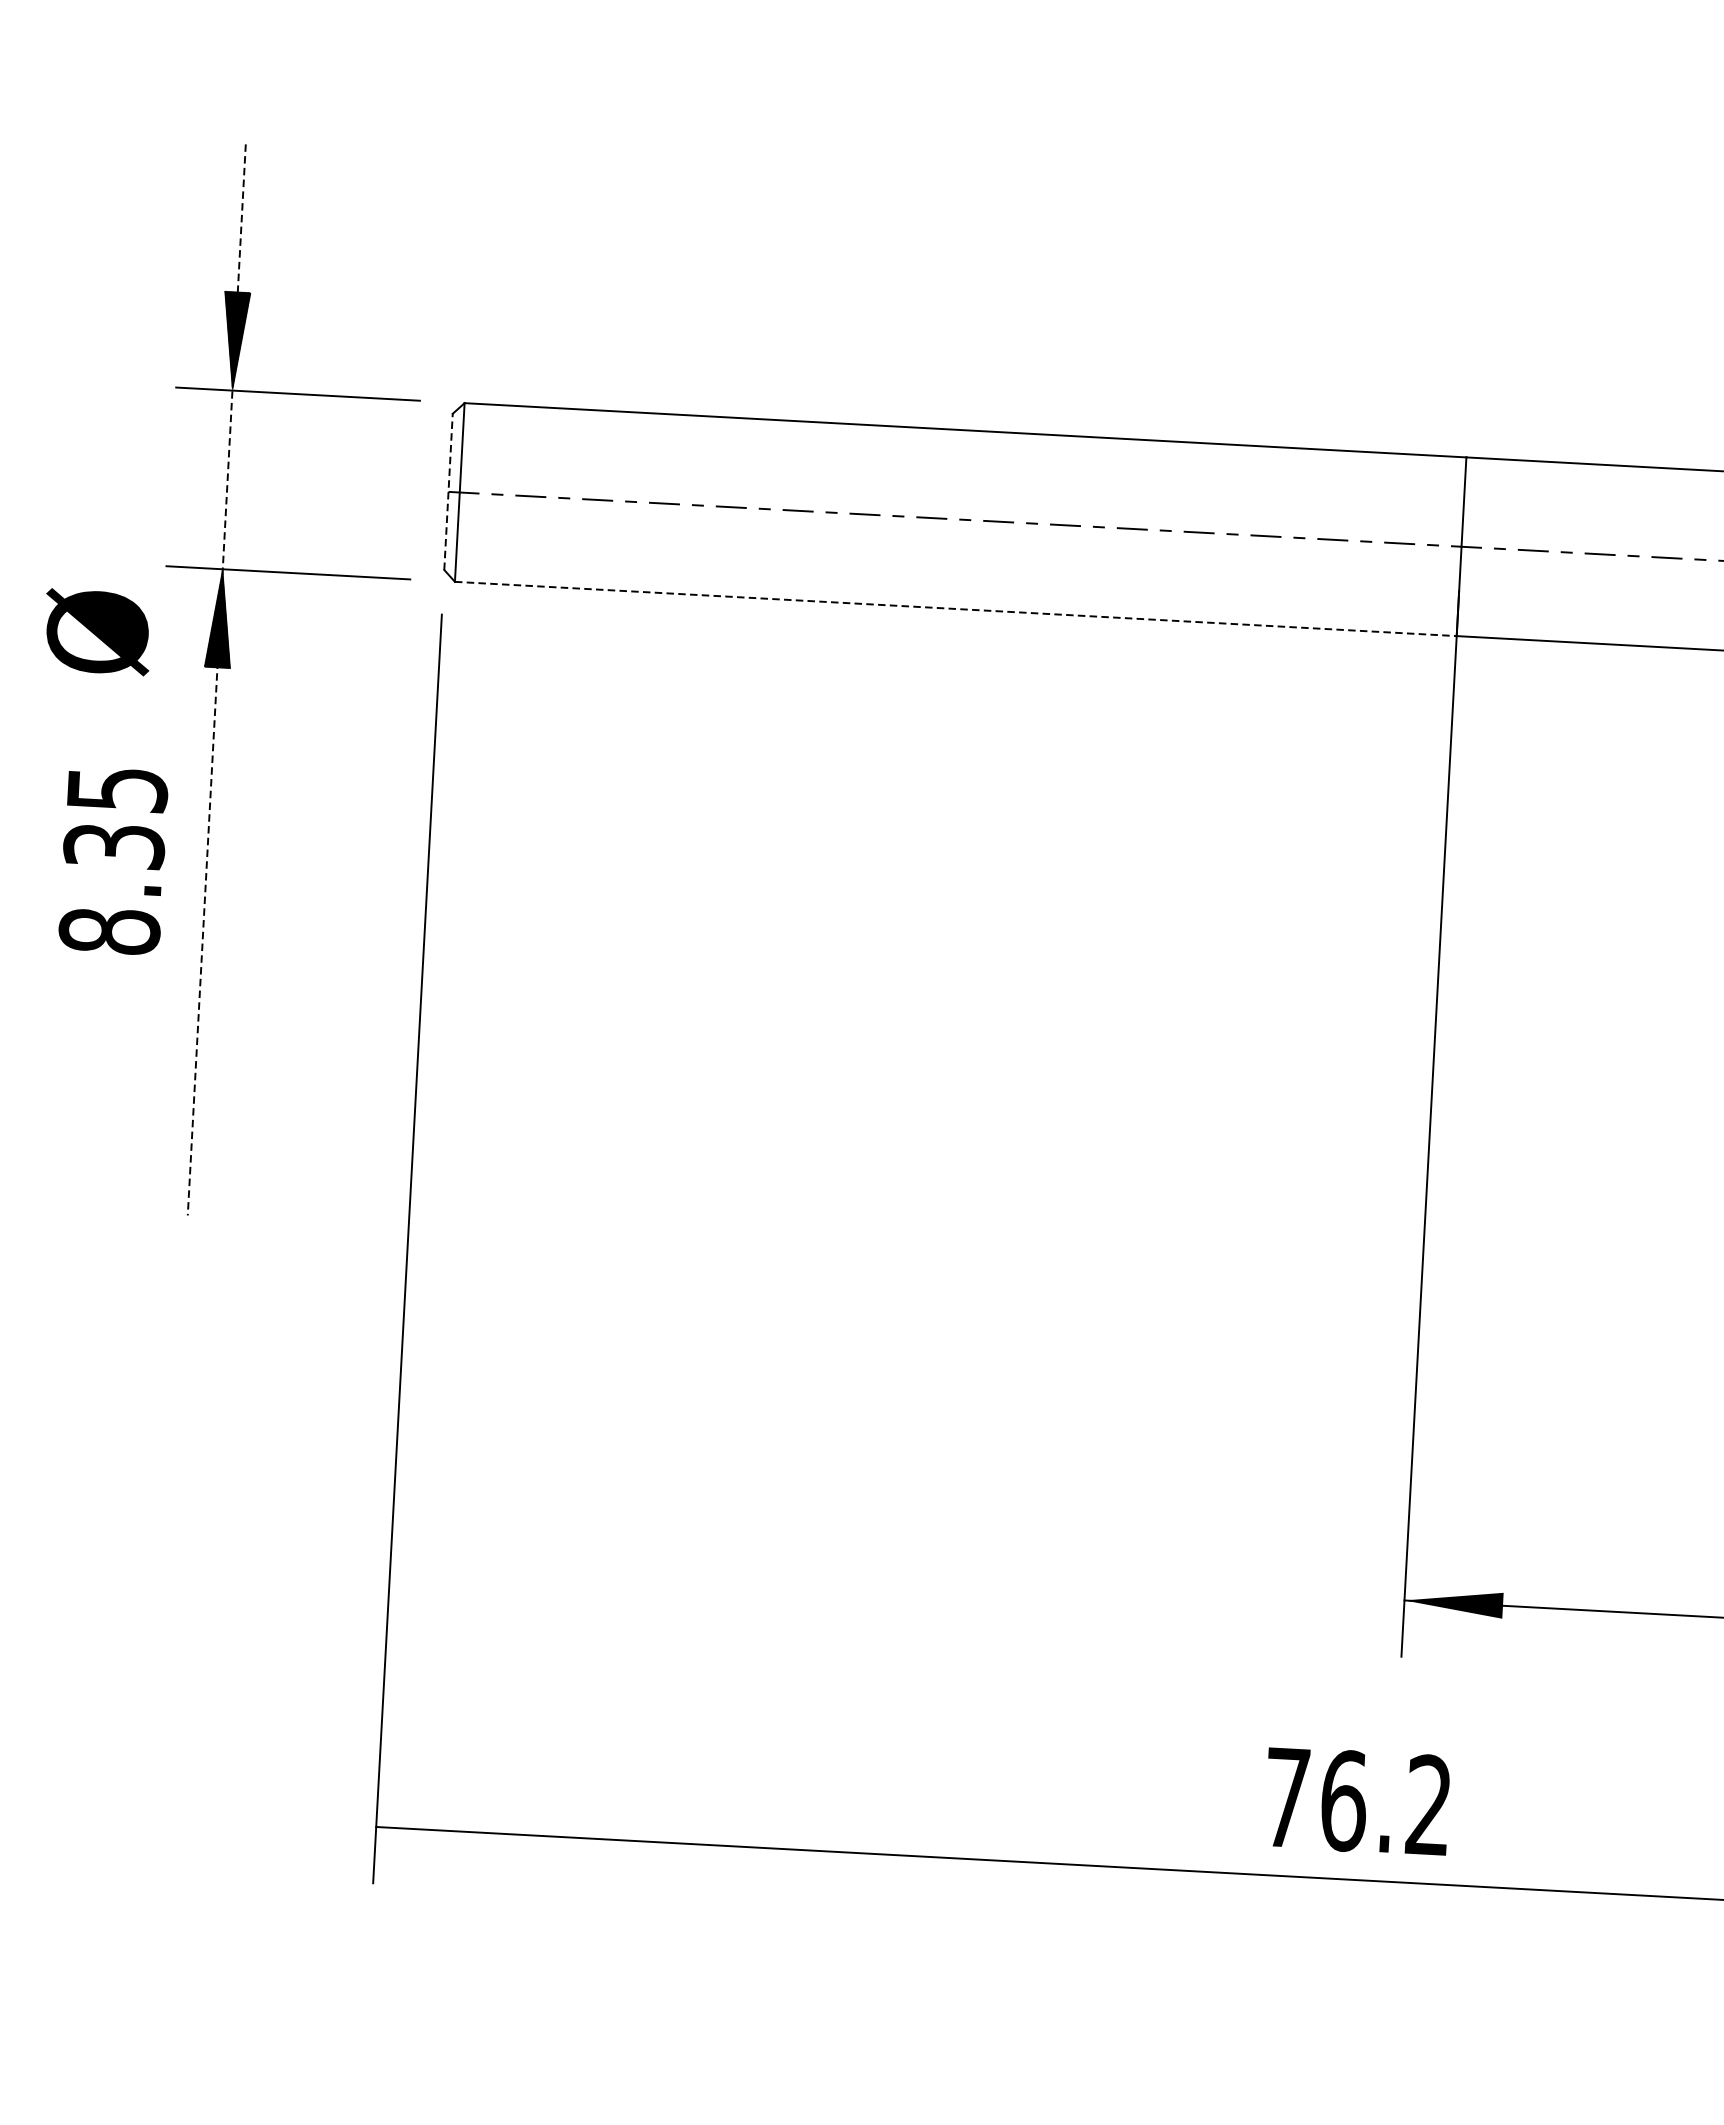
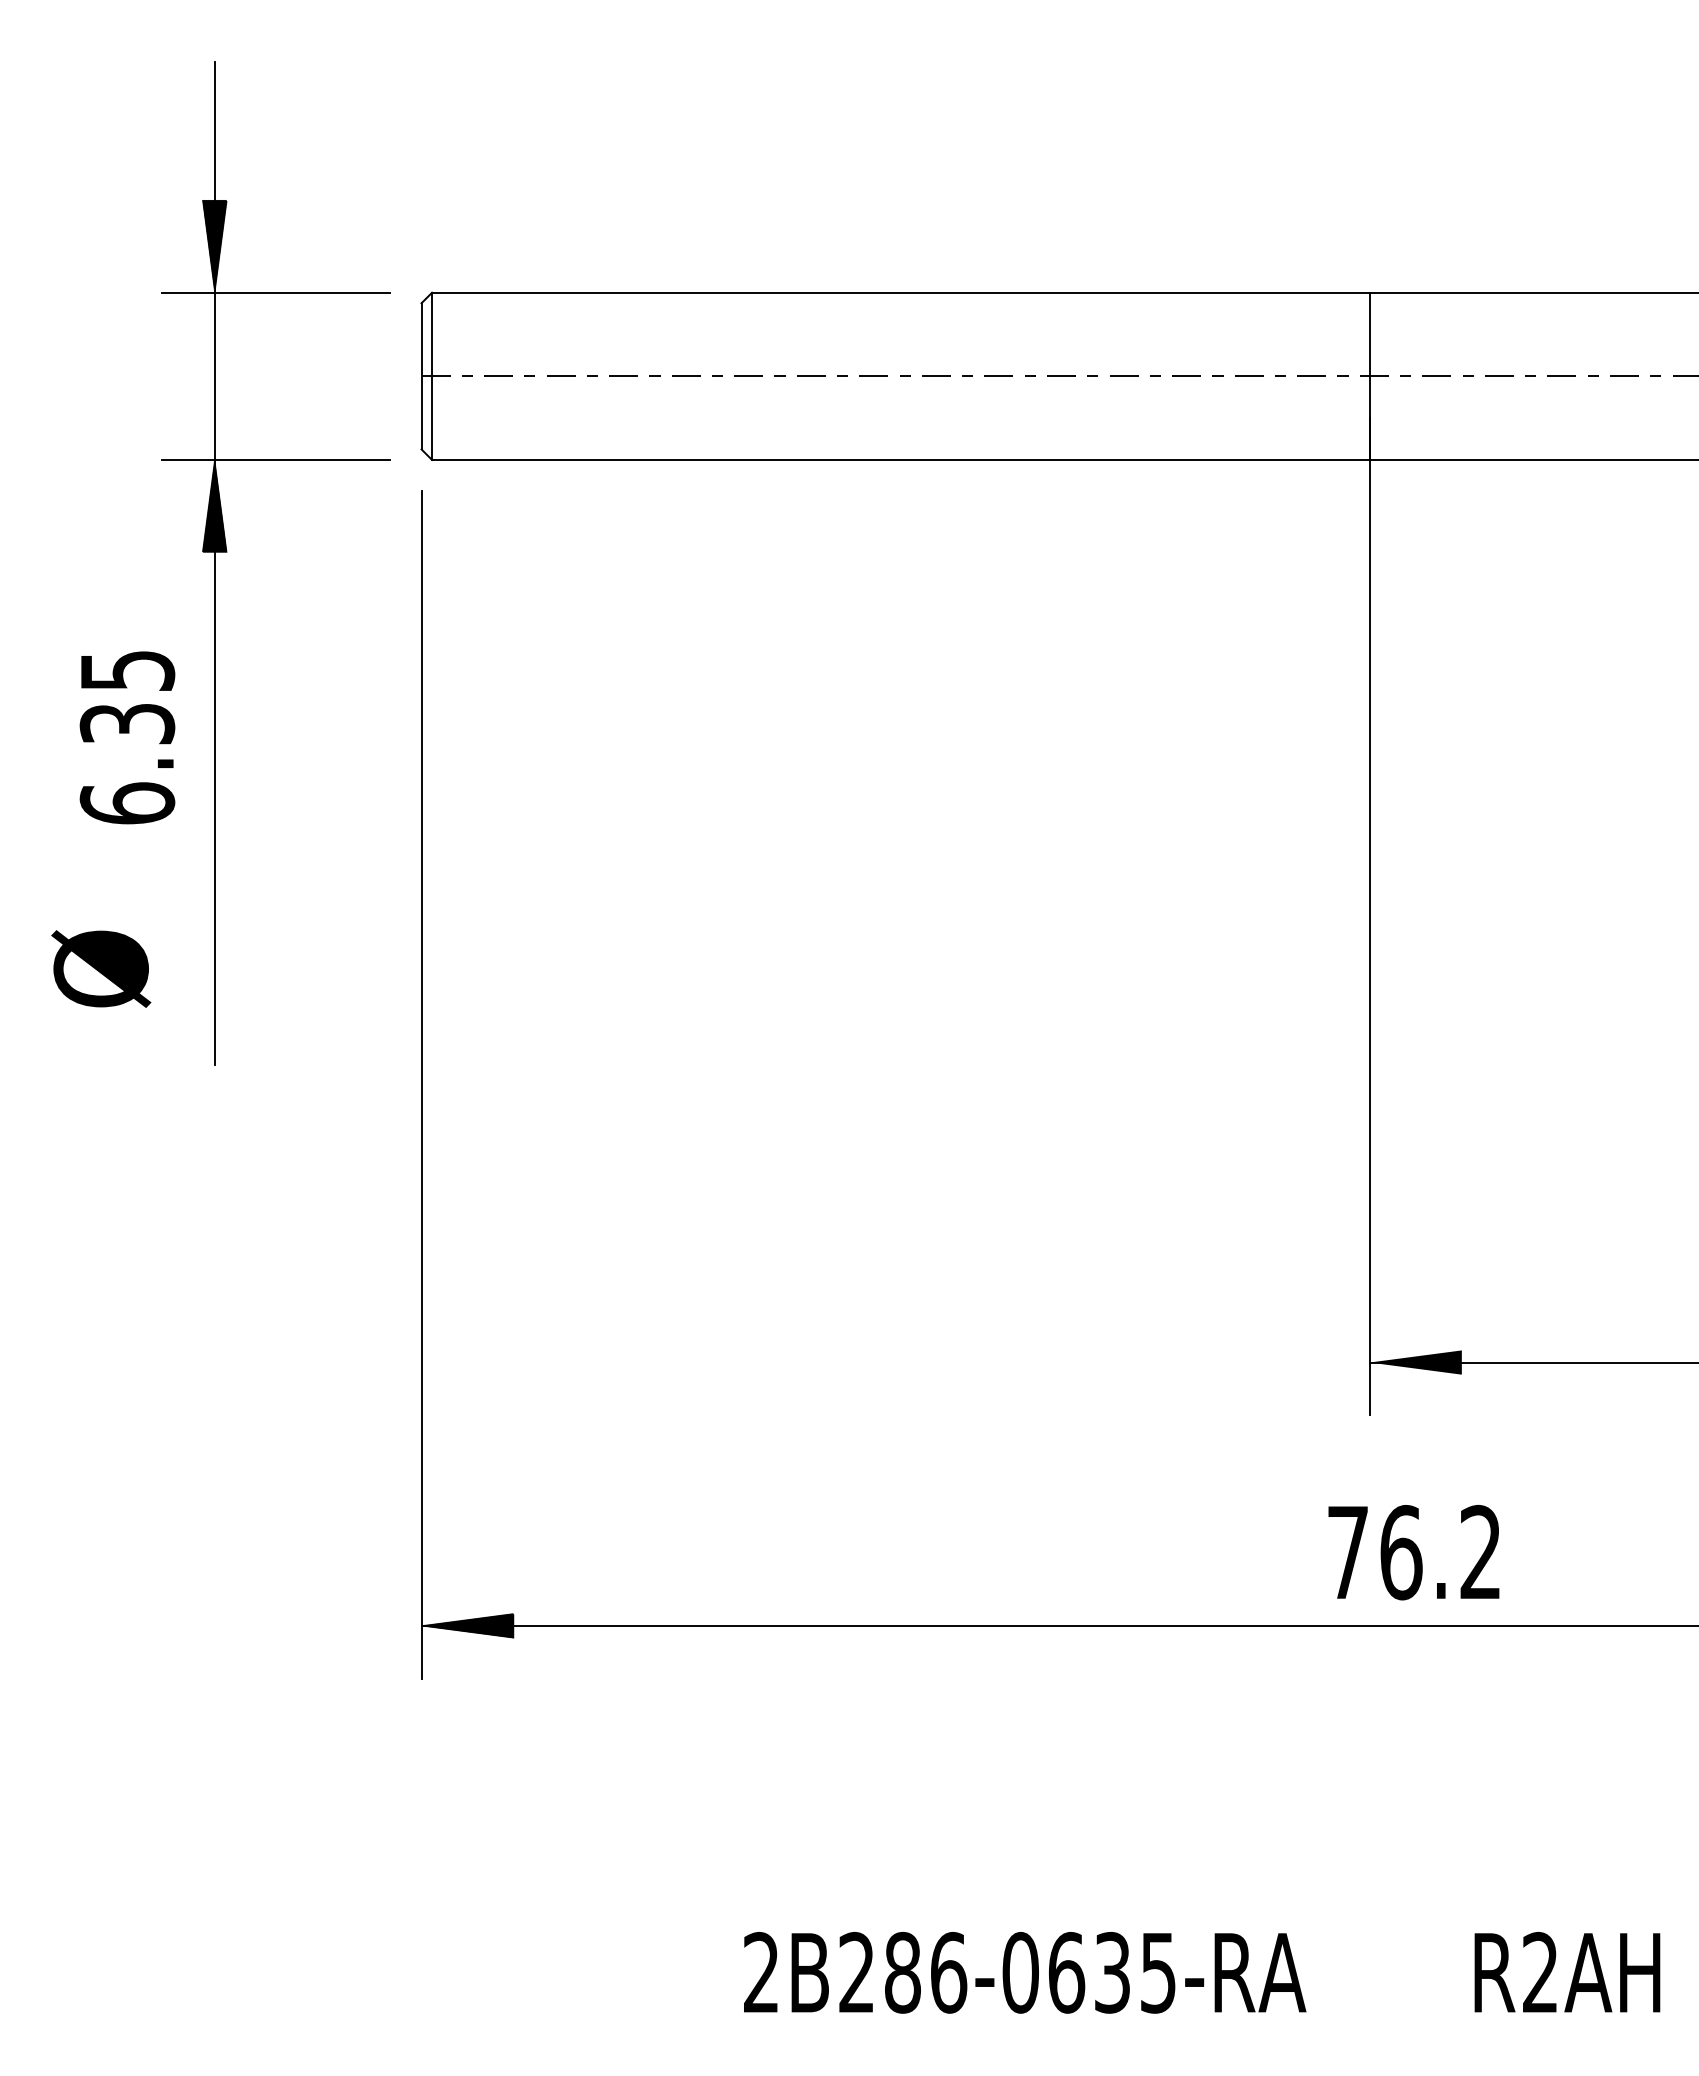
line: (448, 490) -> (421, 375), dashed -> solid
line: (955, 608) -> (900, 459), dashed -> solid
text: (98, 631) -> (101, 968), moved
line: (216, 680) -> (214, 564), dashed -> solid
text: (109, 931) -> (127, 803), 8.35 -> 6.35
text: (1356, 1801) -> (1413, 1552), moved
hatch: (425, 1829) -> (467, 1625), added

